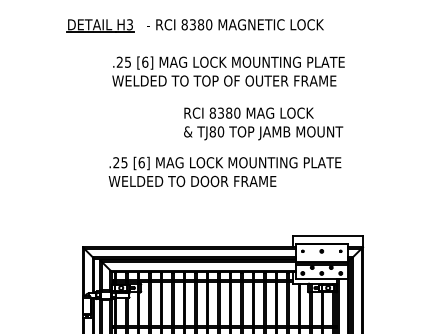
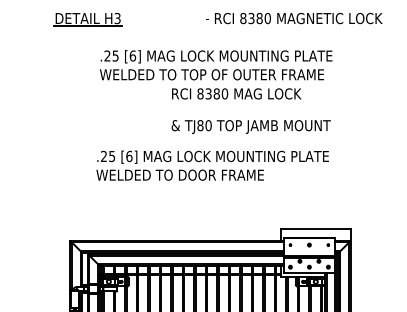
text: (235, 24) -> (294, 18), moved
text: (248, 112) -> (236, 93), moved

